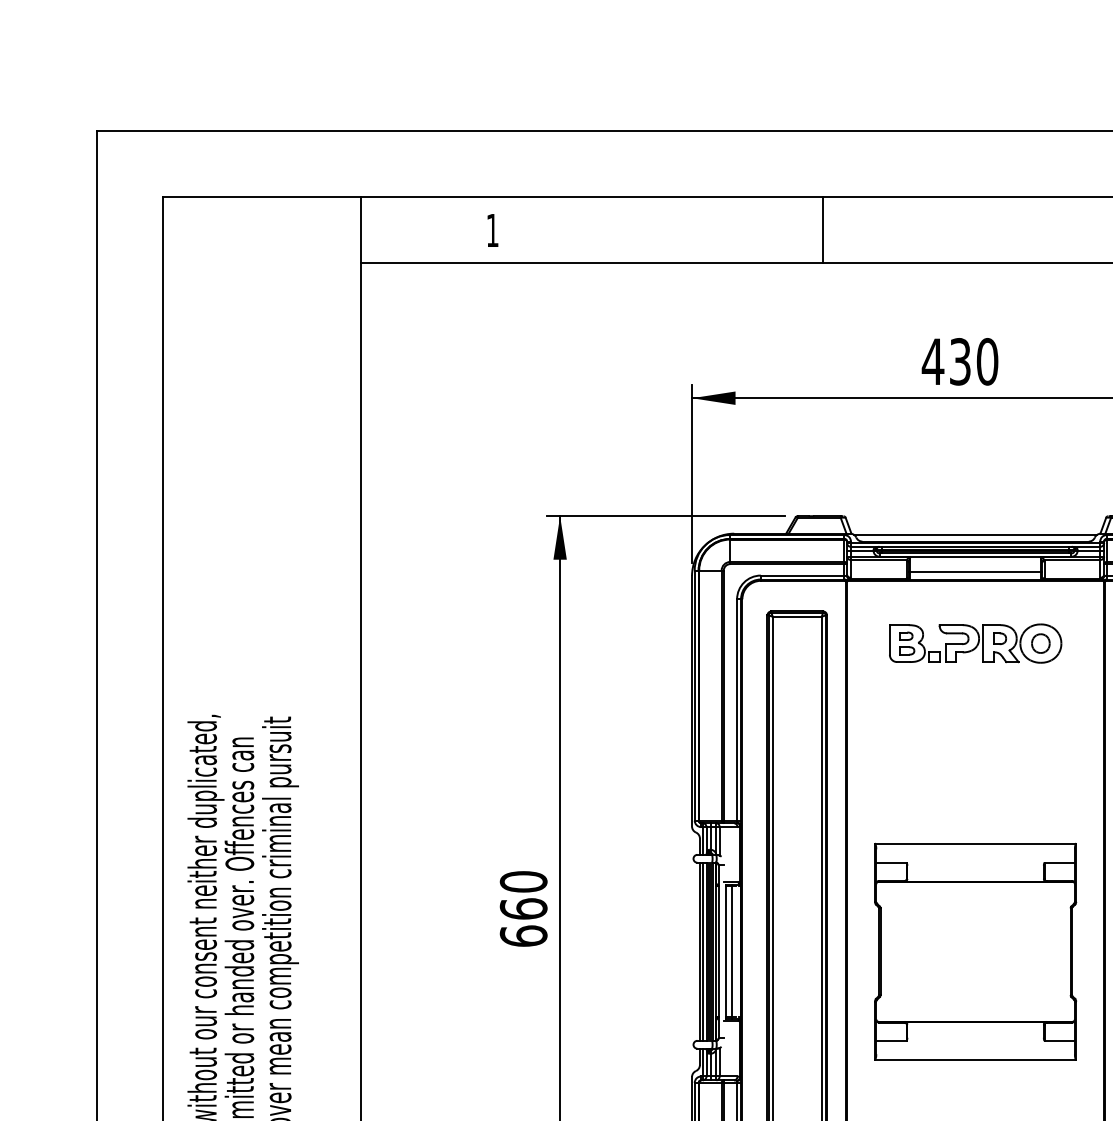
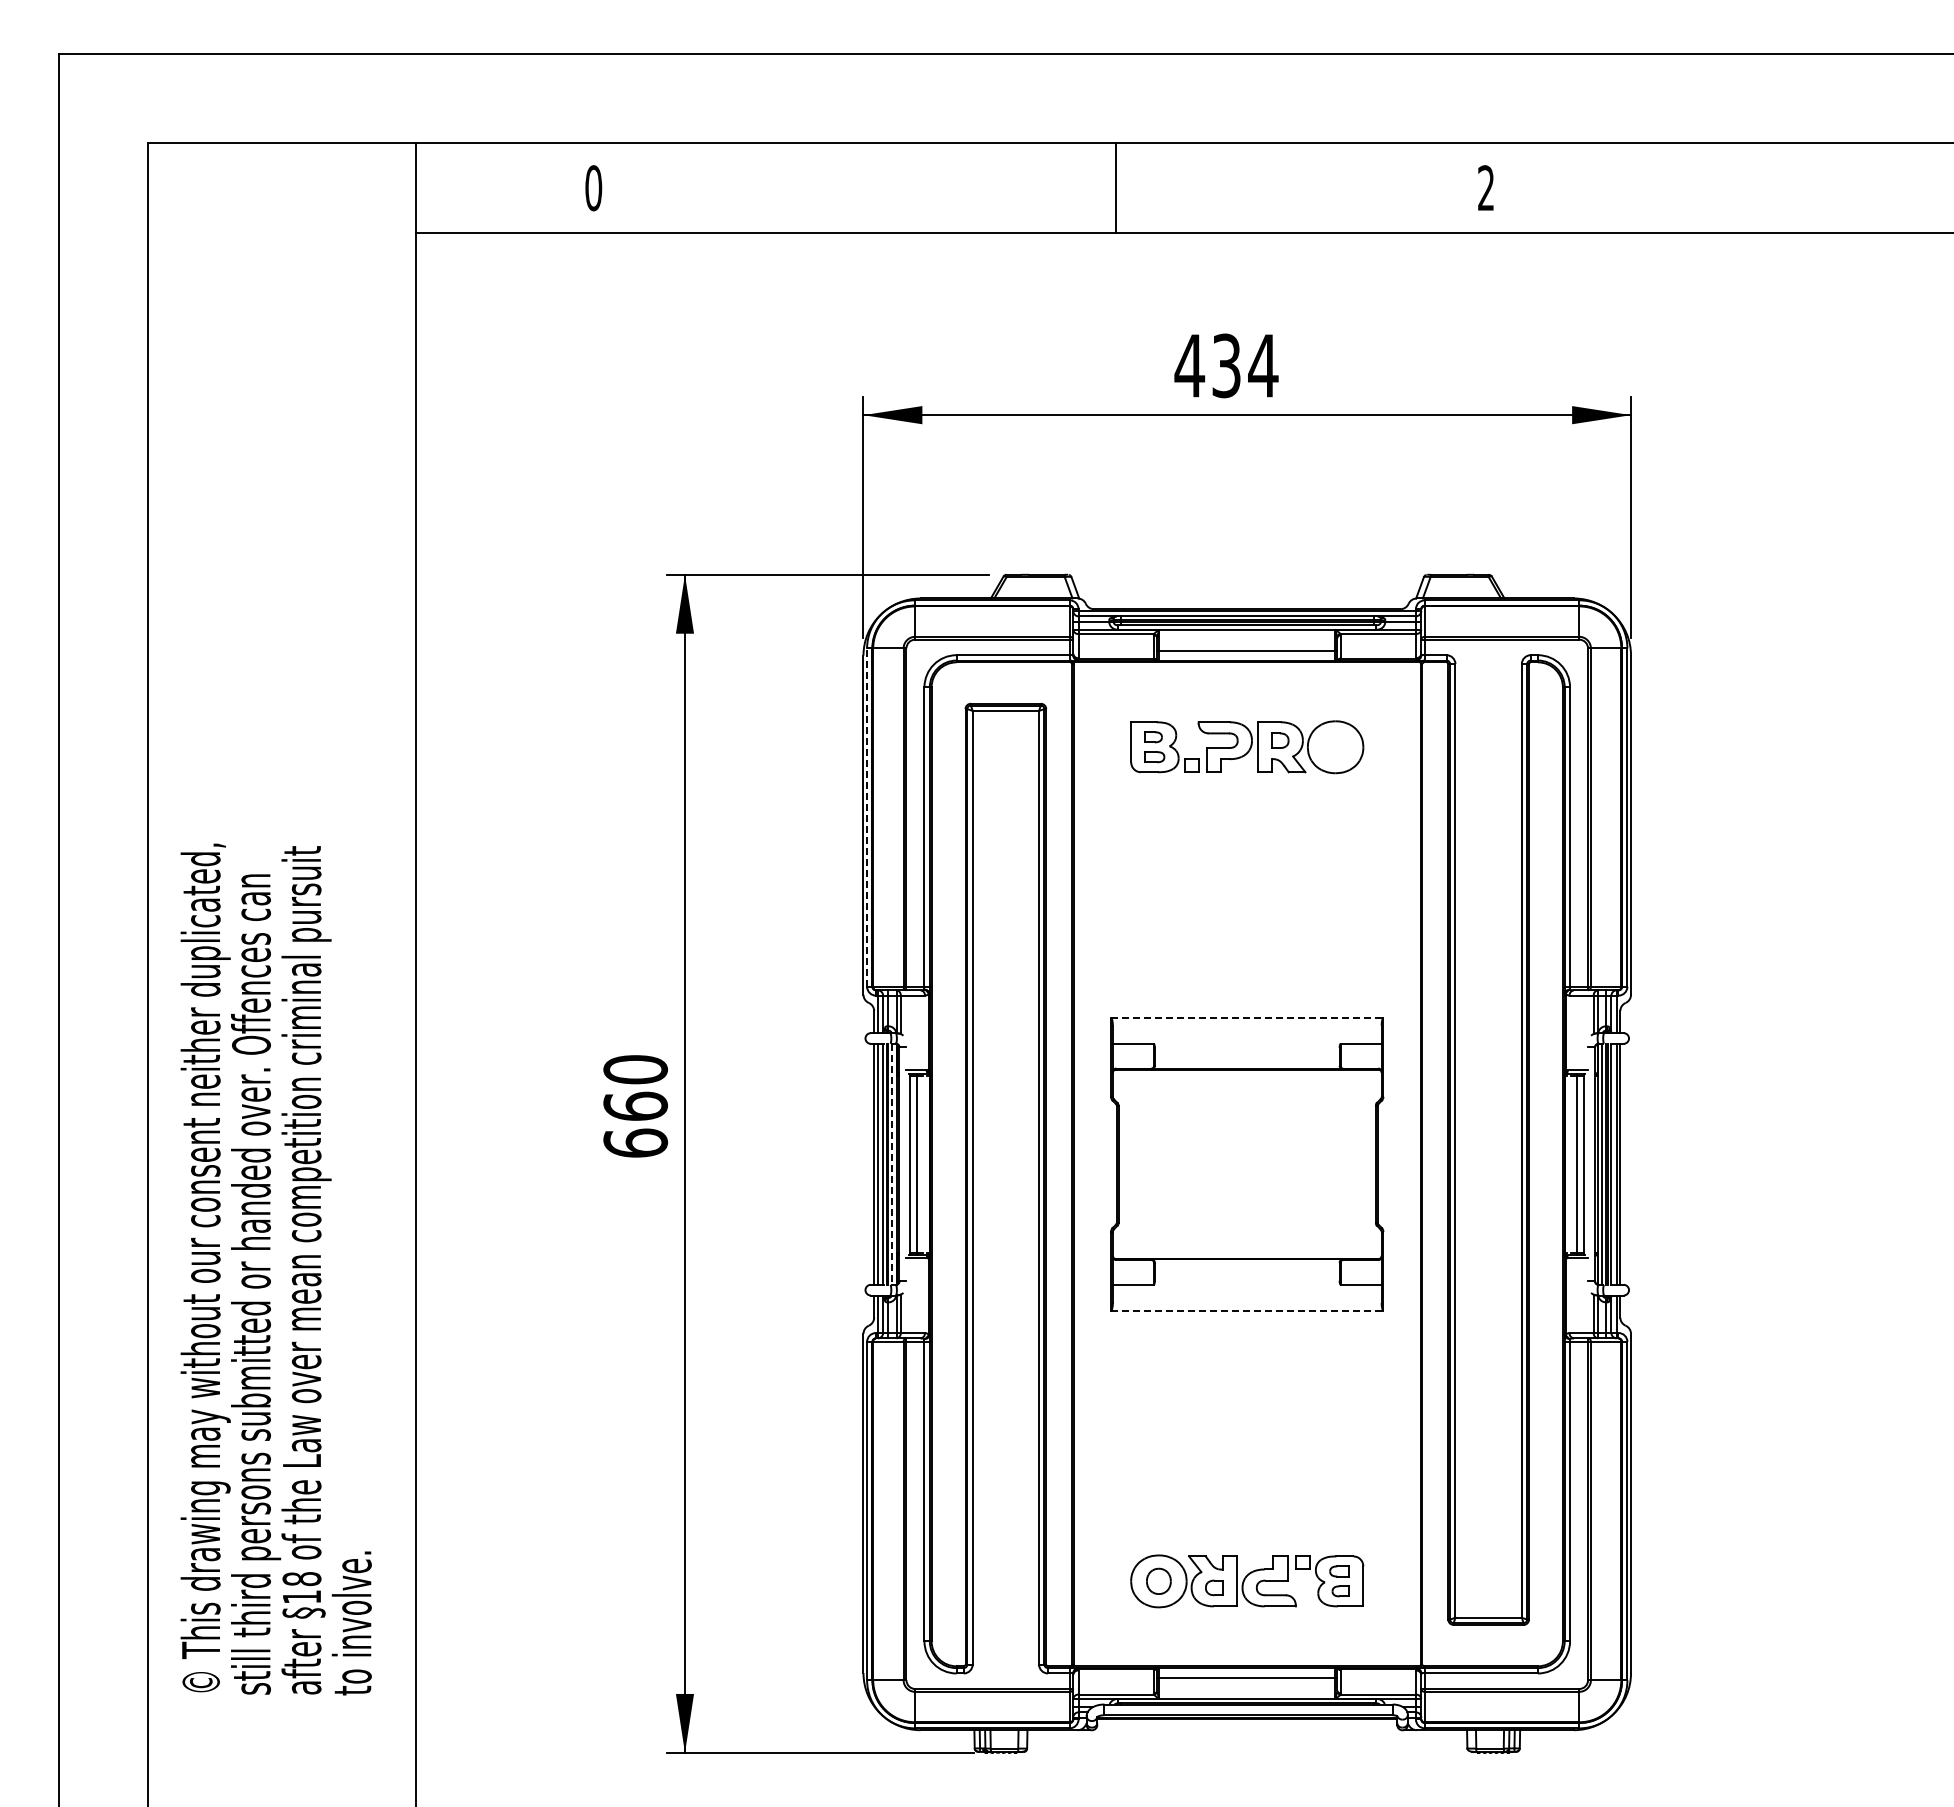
line: (822, 229) -> (1116, 187), moved
text: (492, 230) -> (593, 188), 1 -> 0
text: (987, 361) -> (1263, 365), 430 -> 434
line: (975, 535) -> (1247, 600), removed
part: (1040, 643) -> (1335, 746), removed
line: (694, 695) -> (867, 817), solid -> dashed
line: (975, 843) -> (1247, 1017), solid -> dashed
line: (713, 951) -> (892, 1164), solid -> dashed
line: (975, 1059) -> (1247, 1310), solid -> dashed

